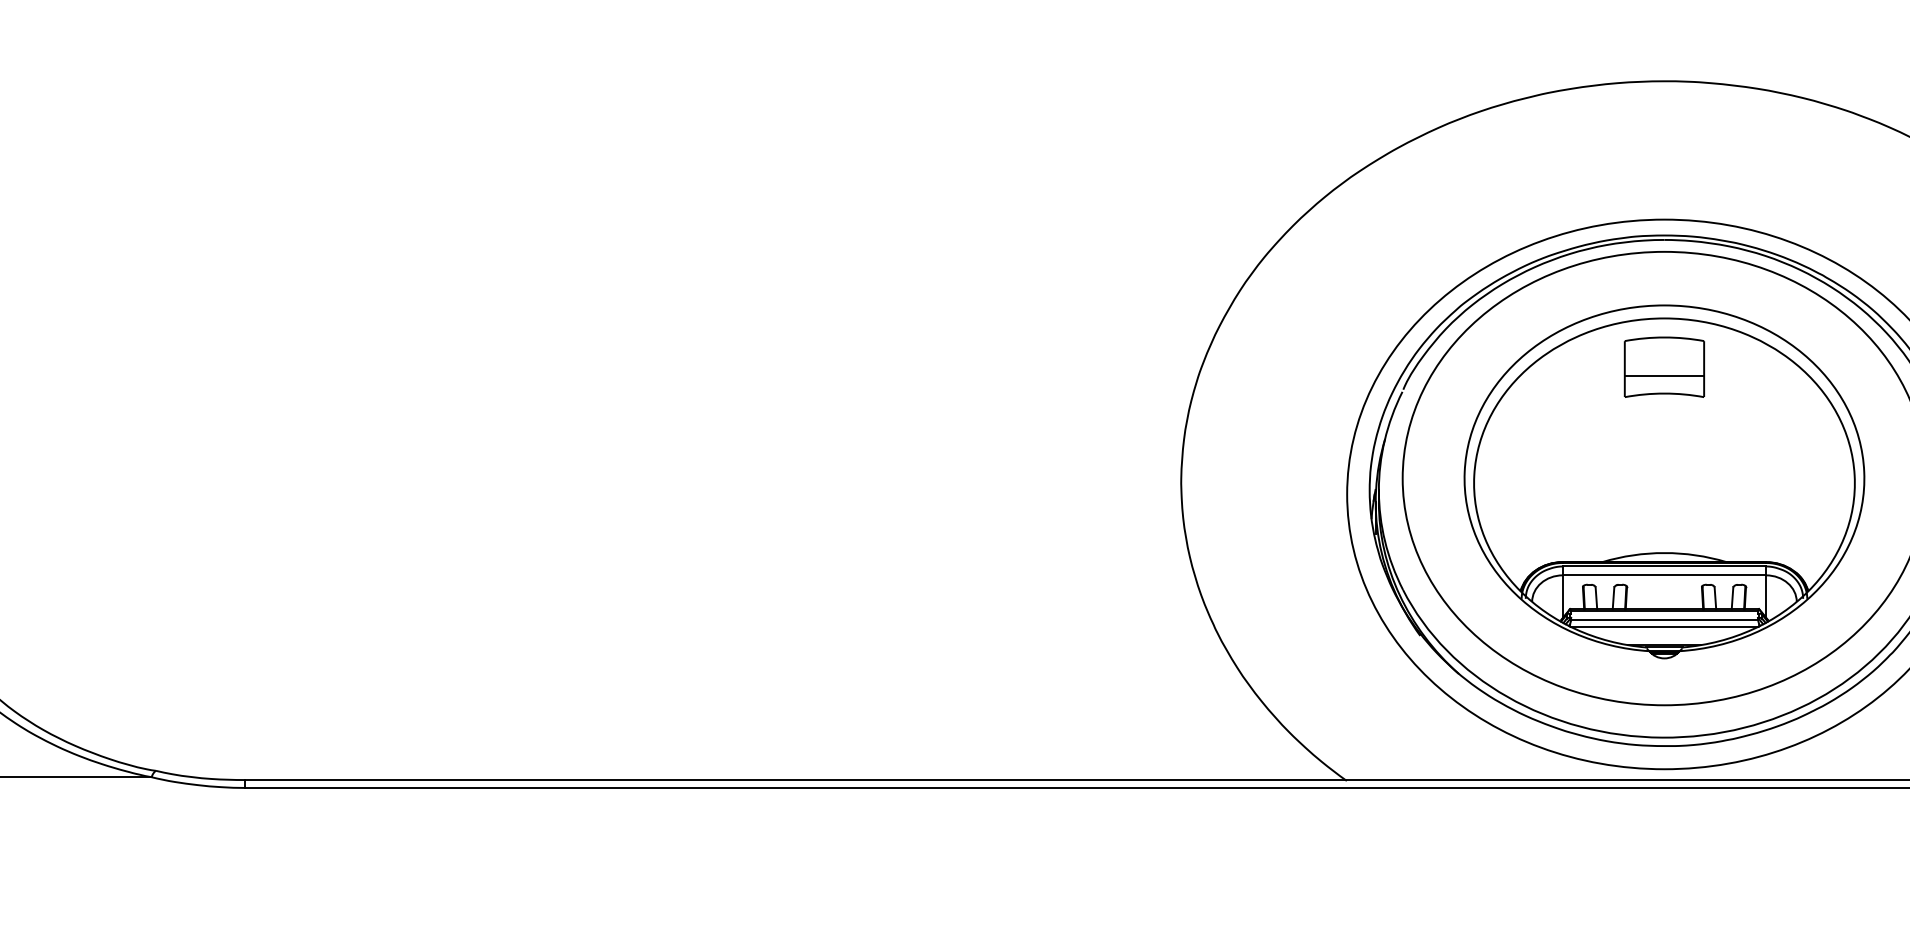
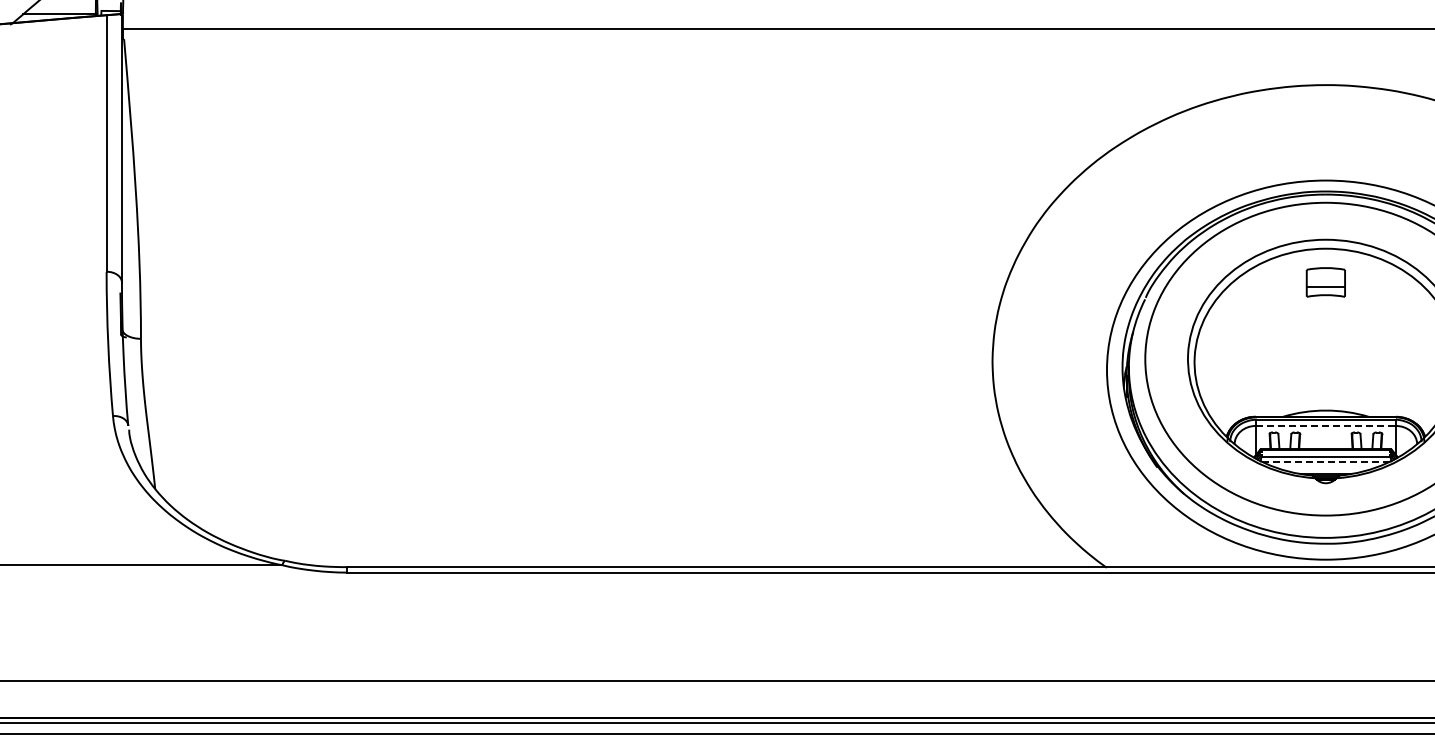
part: (1663, 367) -> (1325, 282), size x0.7
line: (1665, 574) -> (1326, 425), solid -> dashed
line: (1665, 626) -> (1326, 461), solid -> dashed

